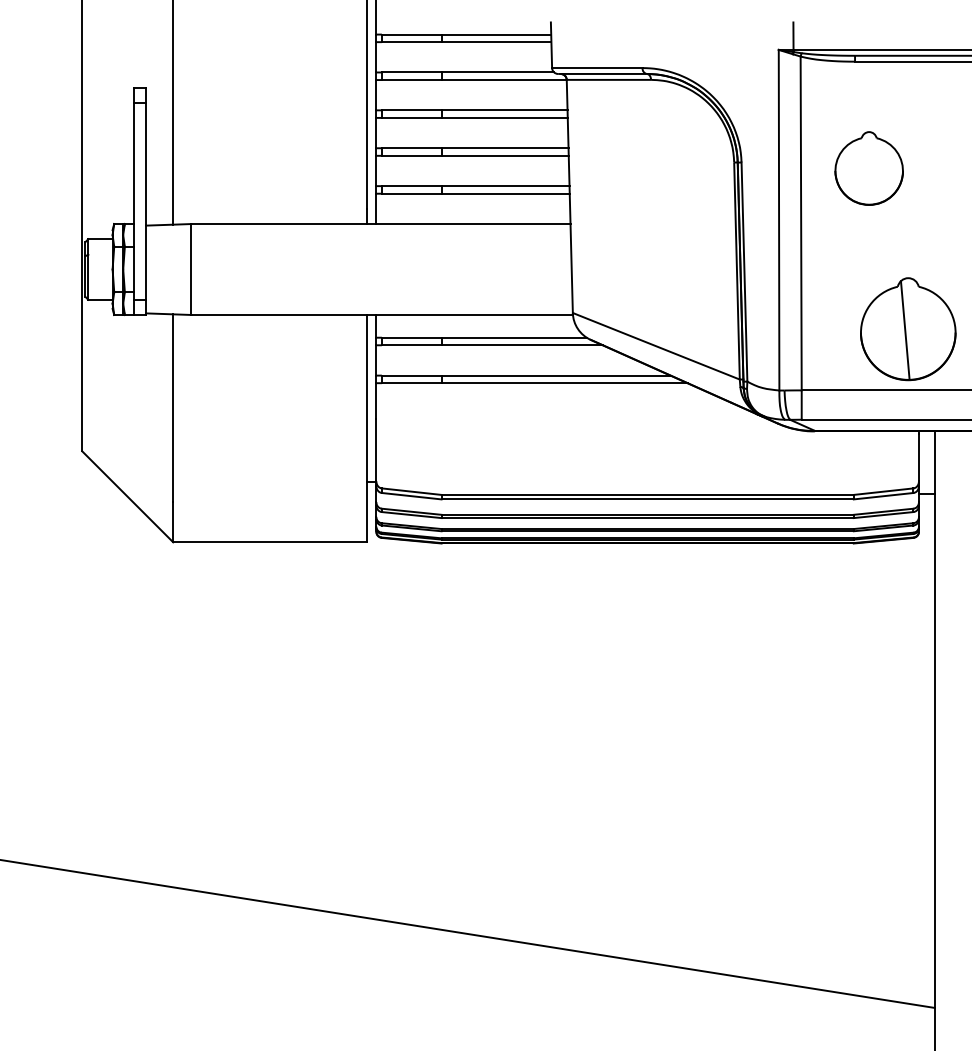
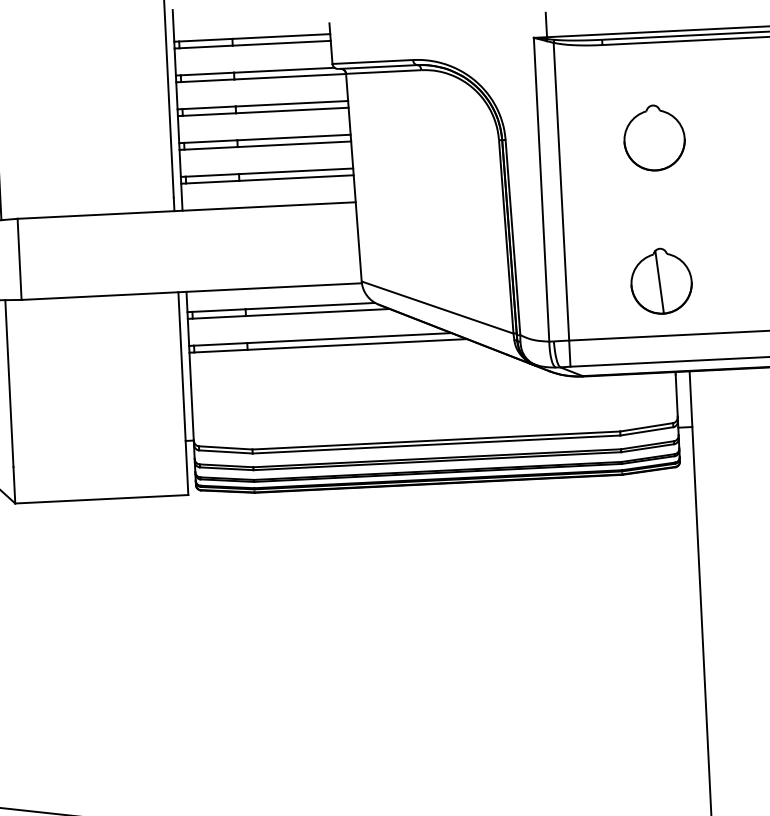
part: (868, 168) -> (653, 138), moved
part: (907, 328) -> (660, 280), size x0.71

